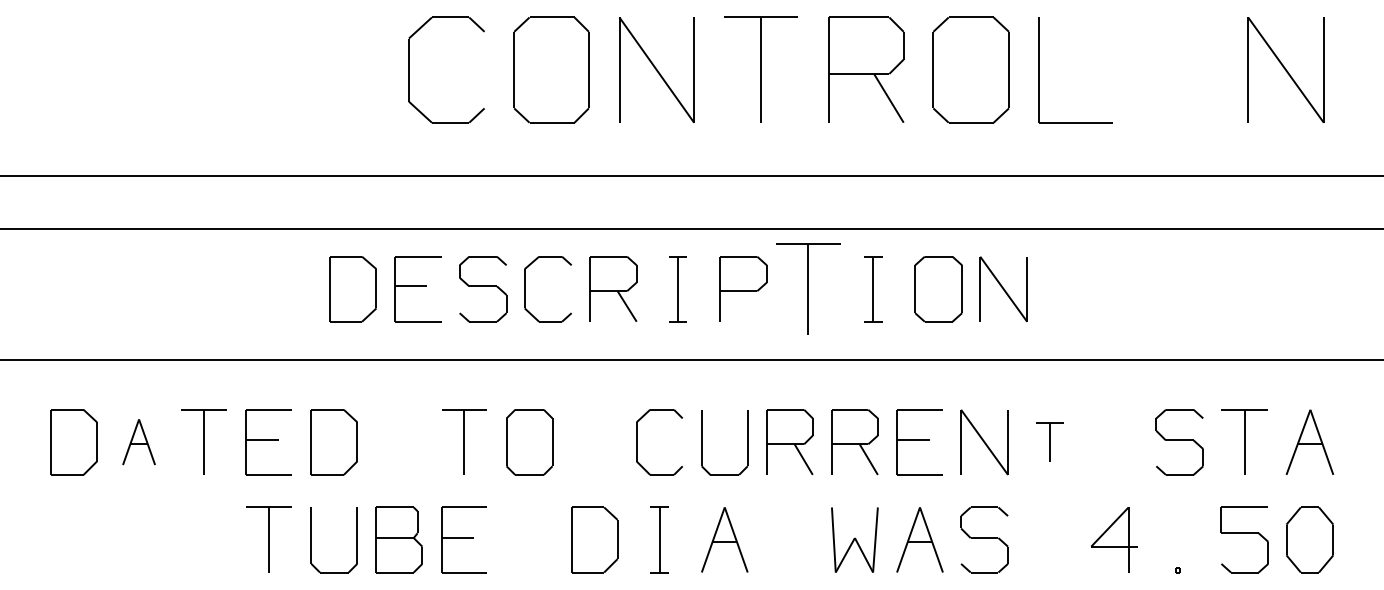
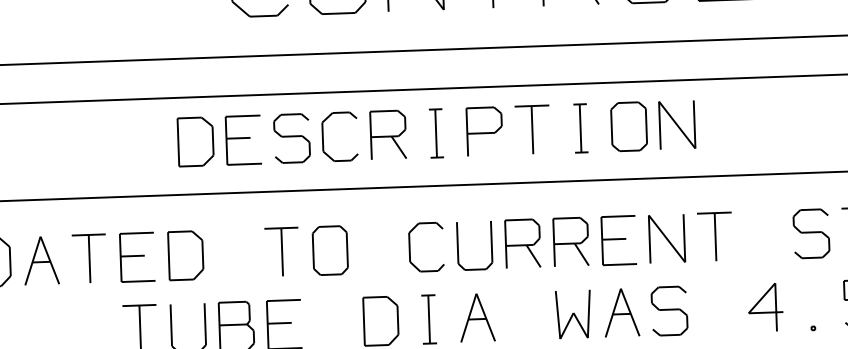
part: (808, 288) -> (532, 129), size x0.71
part: (138, 441) -> (40, 260), size x1.43
part: (1049, 441) -> (715, 236), size x1.67

